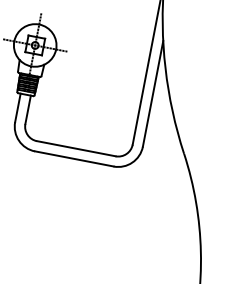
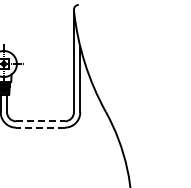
line: (77, 149) -> (41, 121), solid -> dashed
line: (74, 158) -> (40, 127), solid -> dashed

